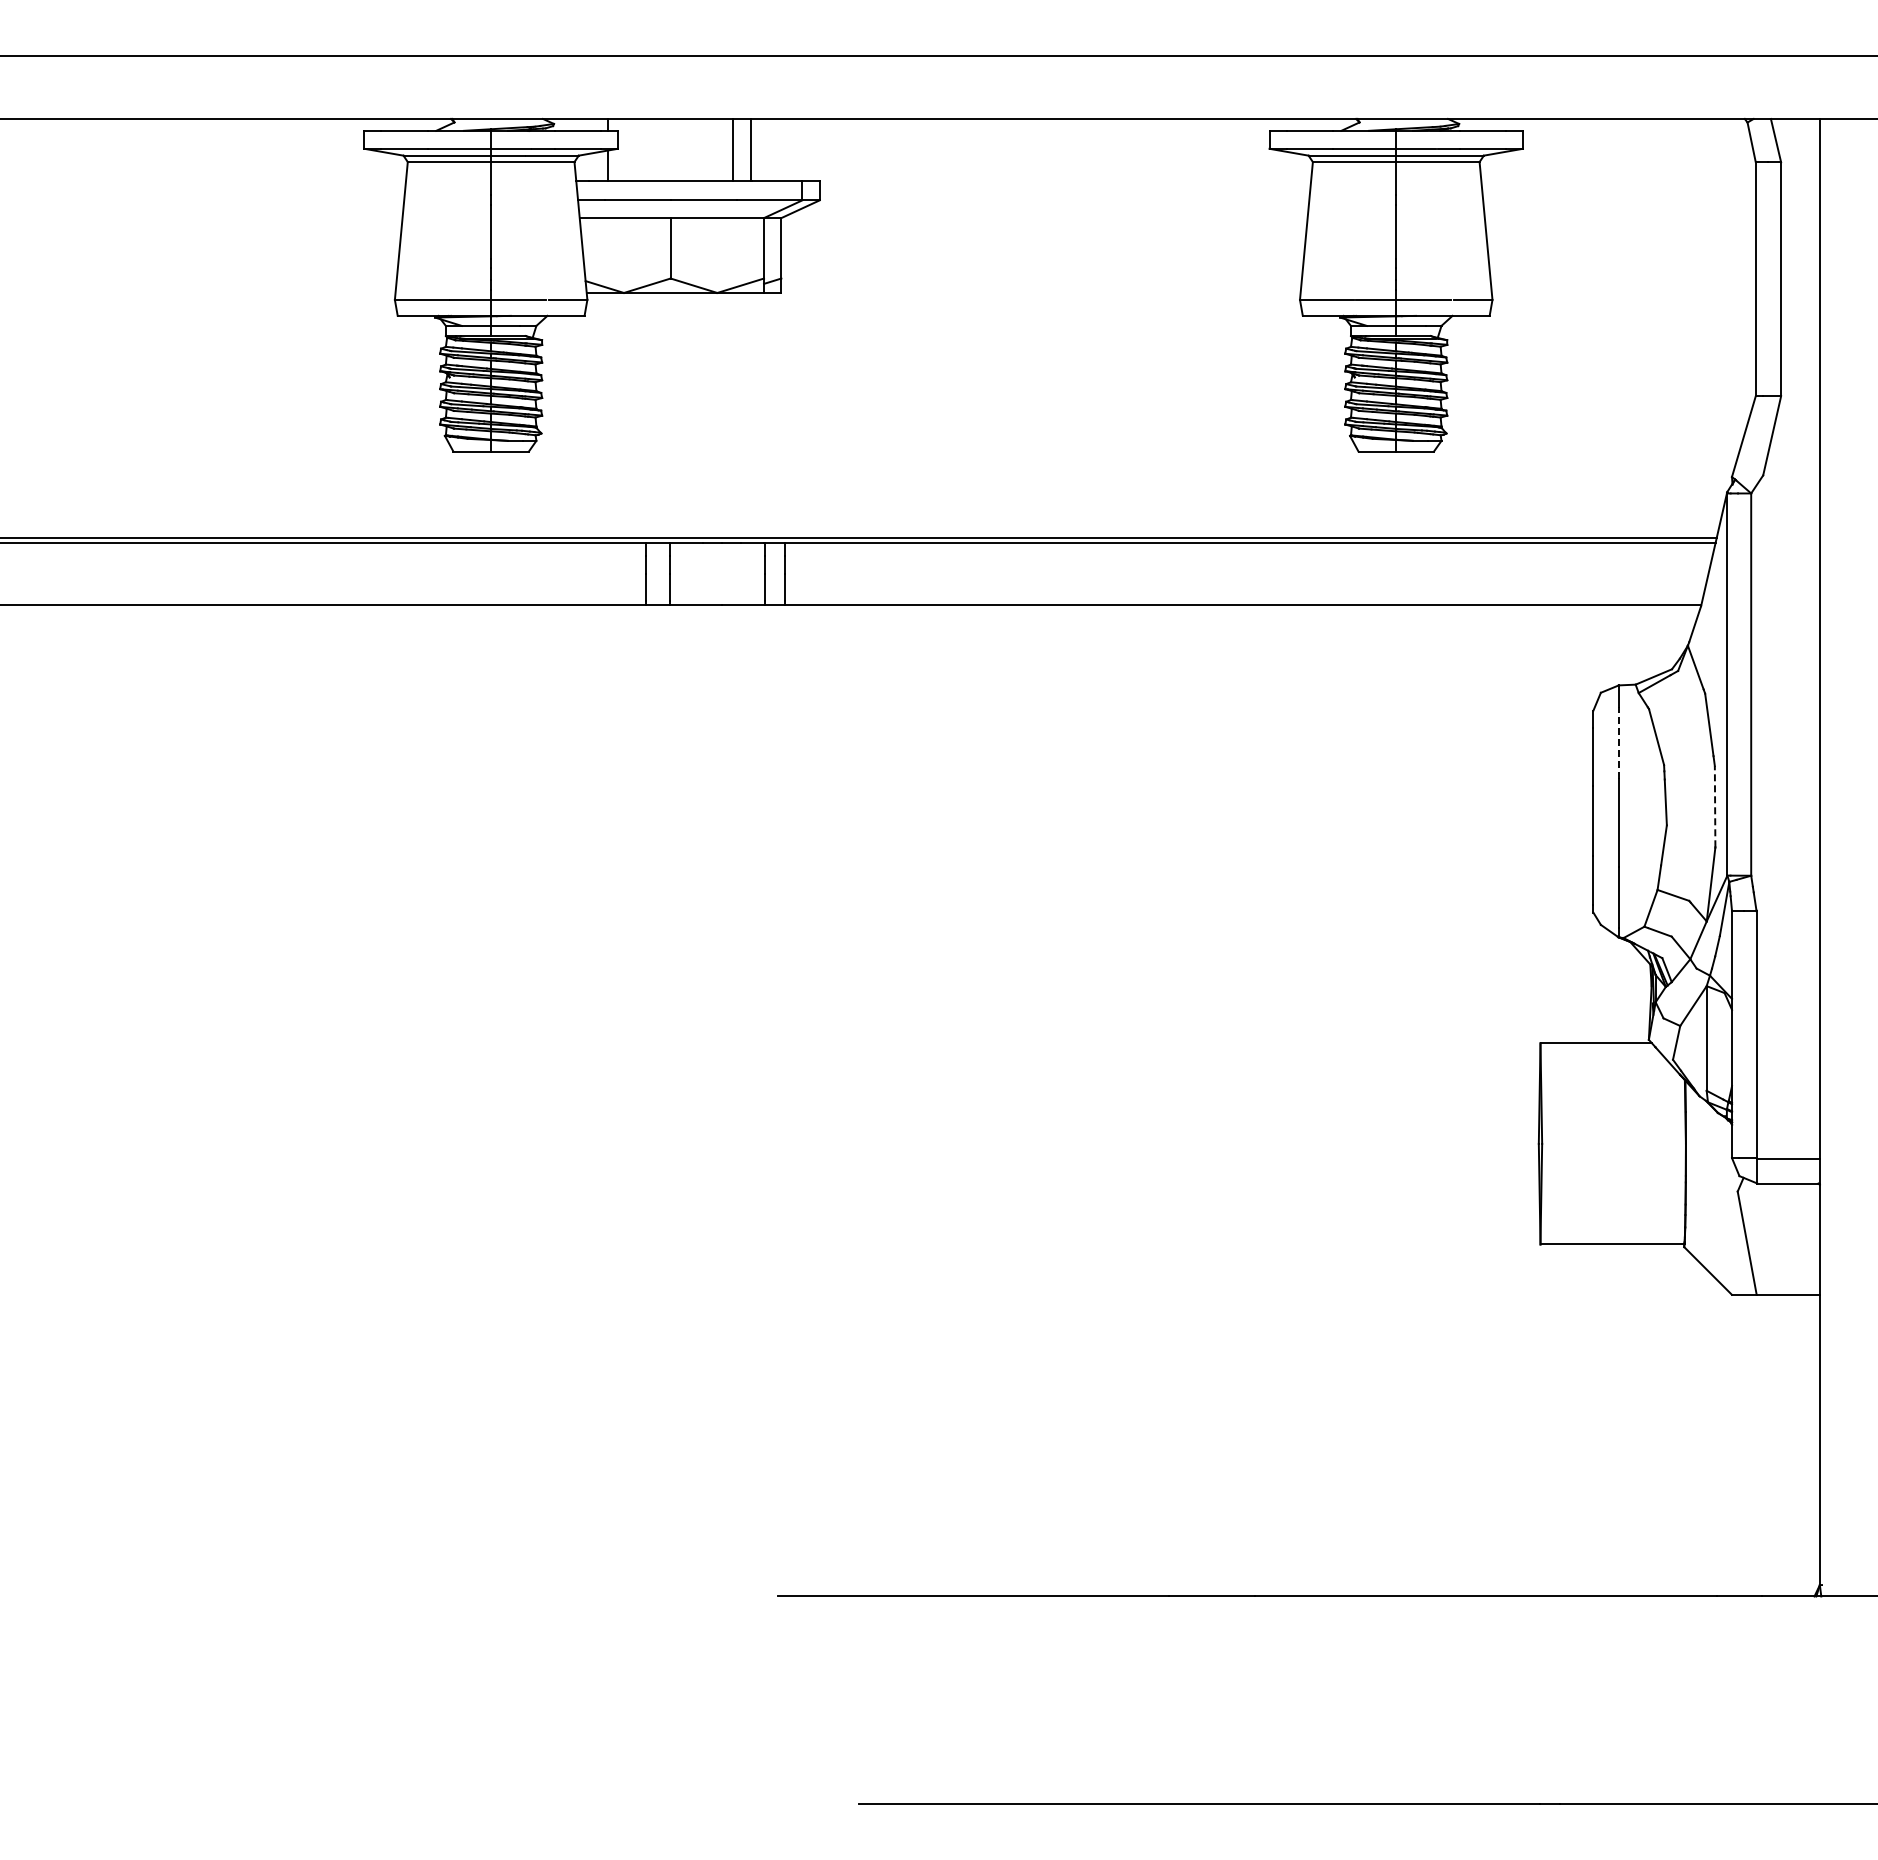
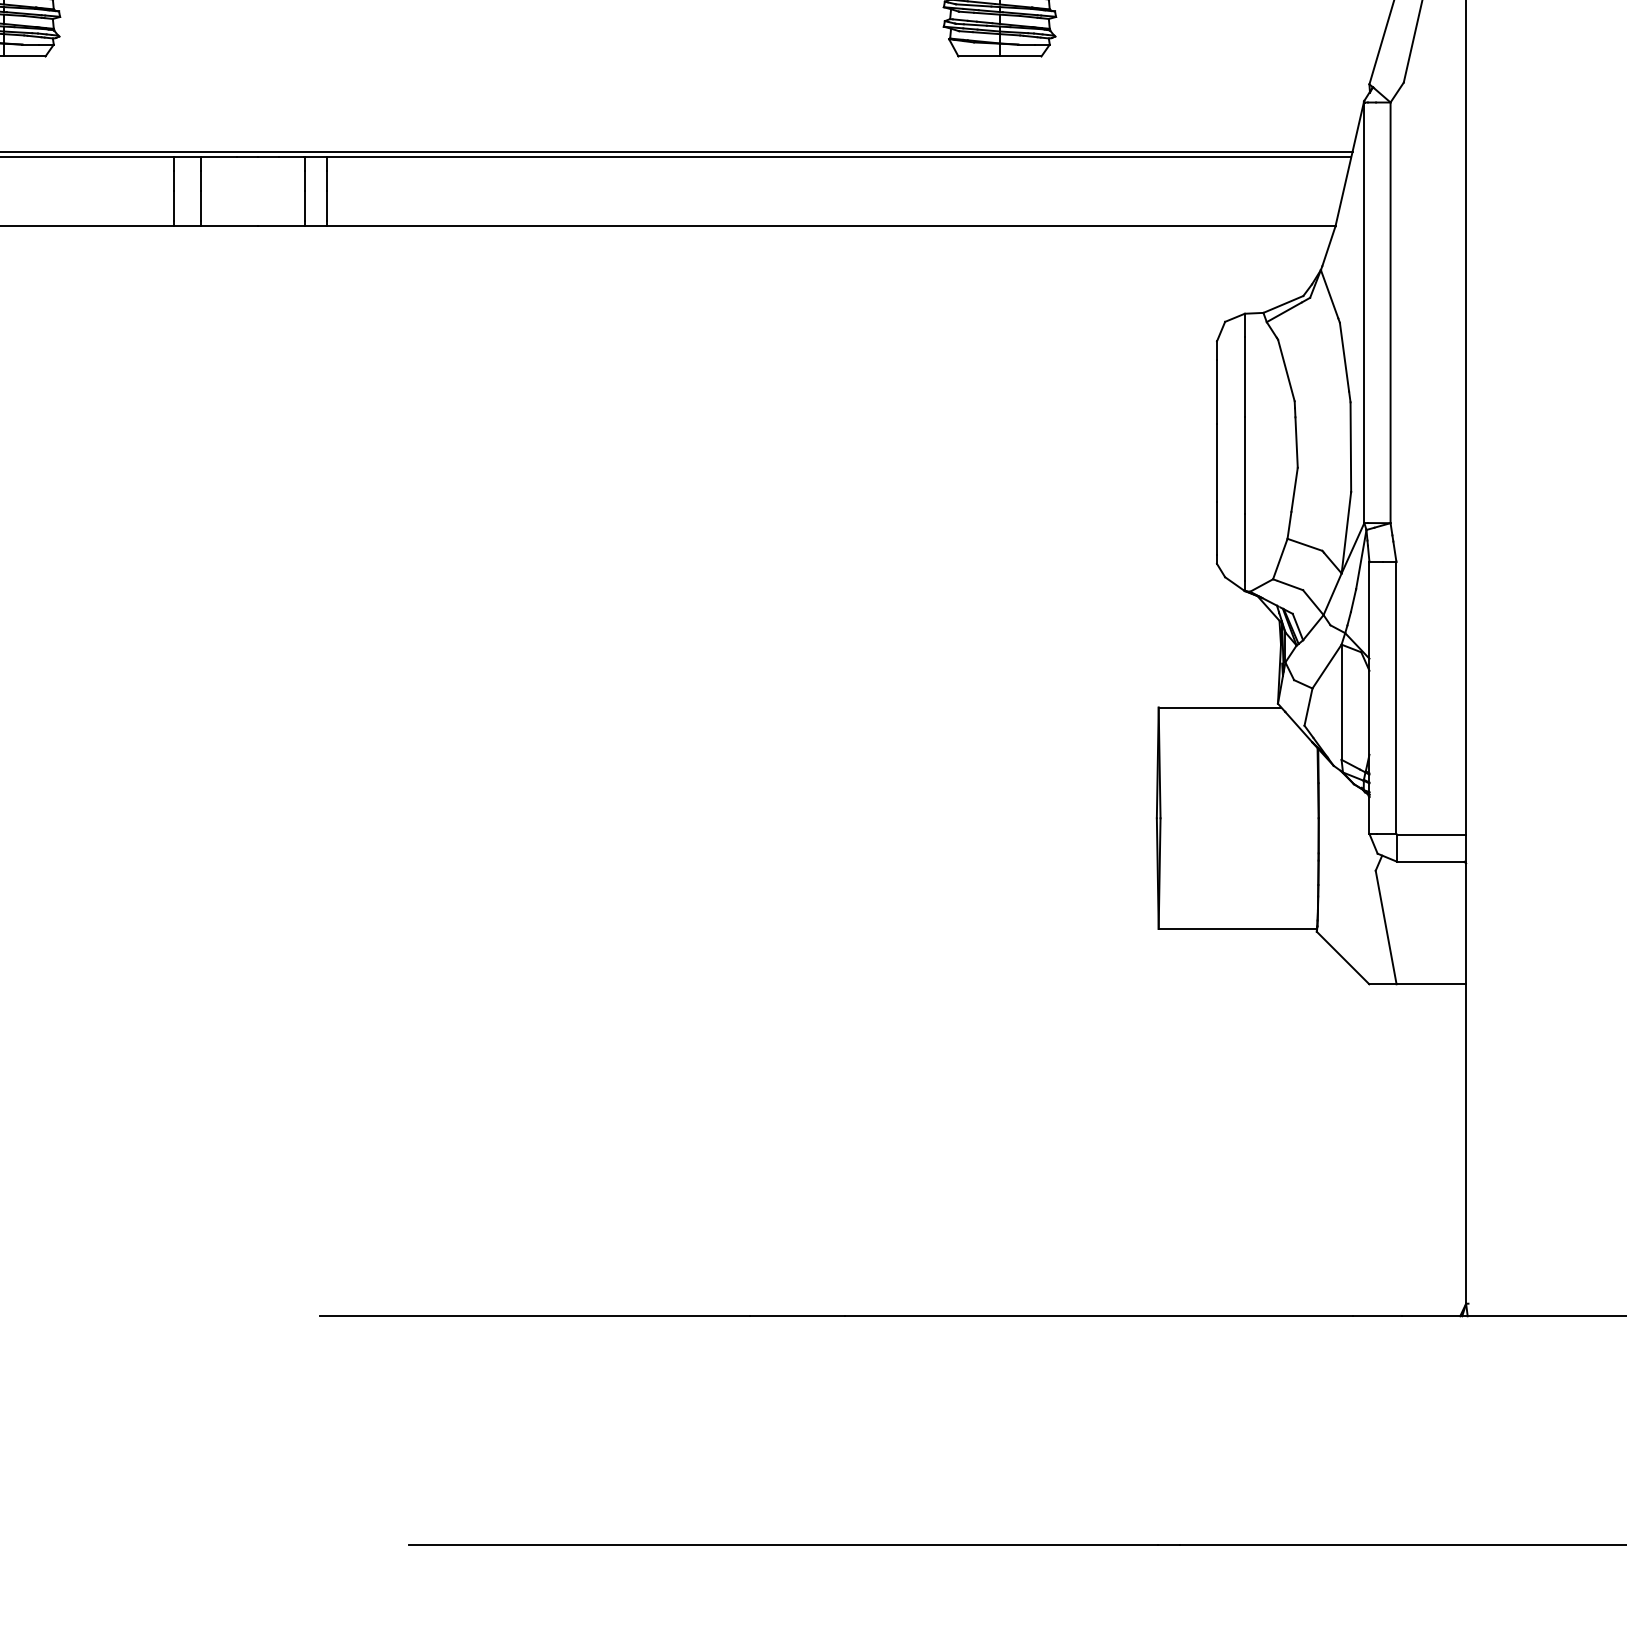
line: (1618, 742) -> (1244, 376), dashed -> solid
line: (1715, 806) -> (1351, 446), dashed -> solid

